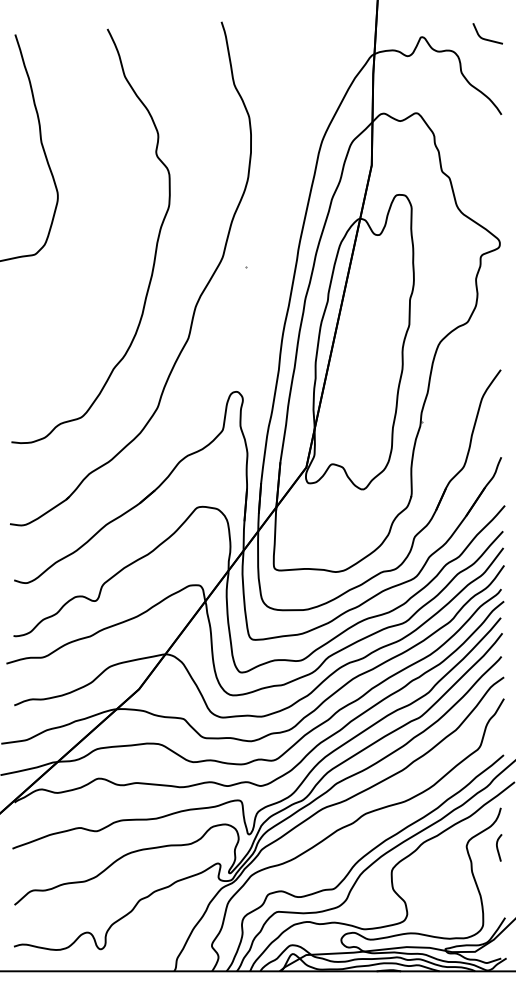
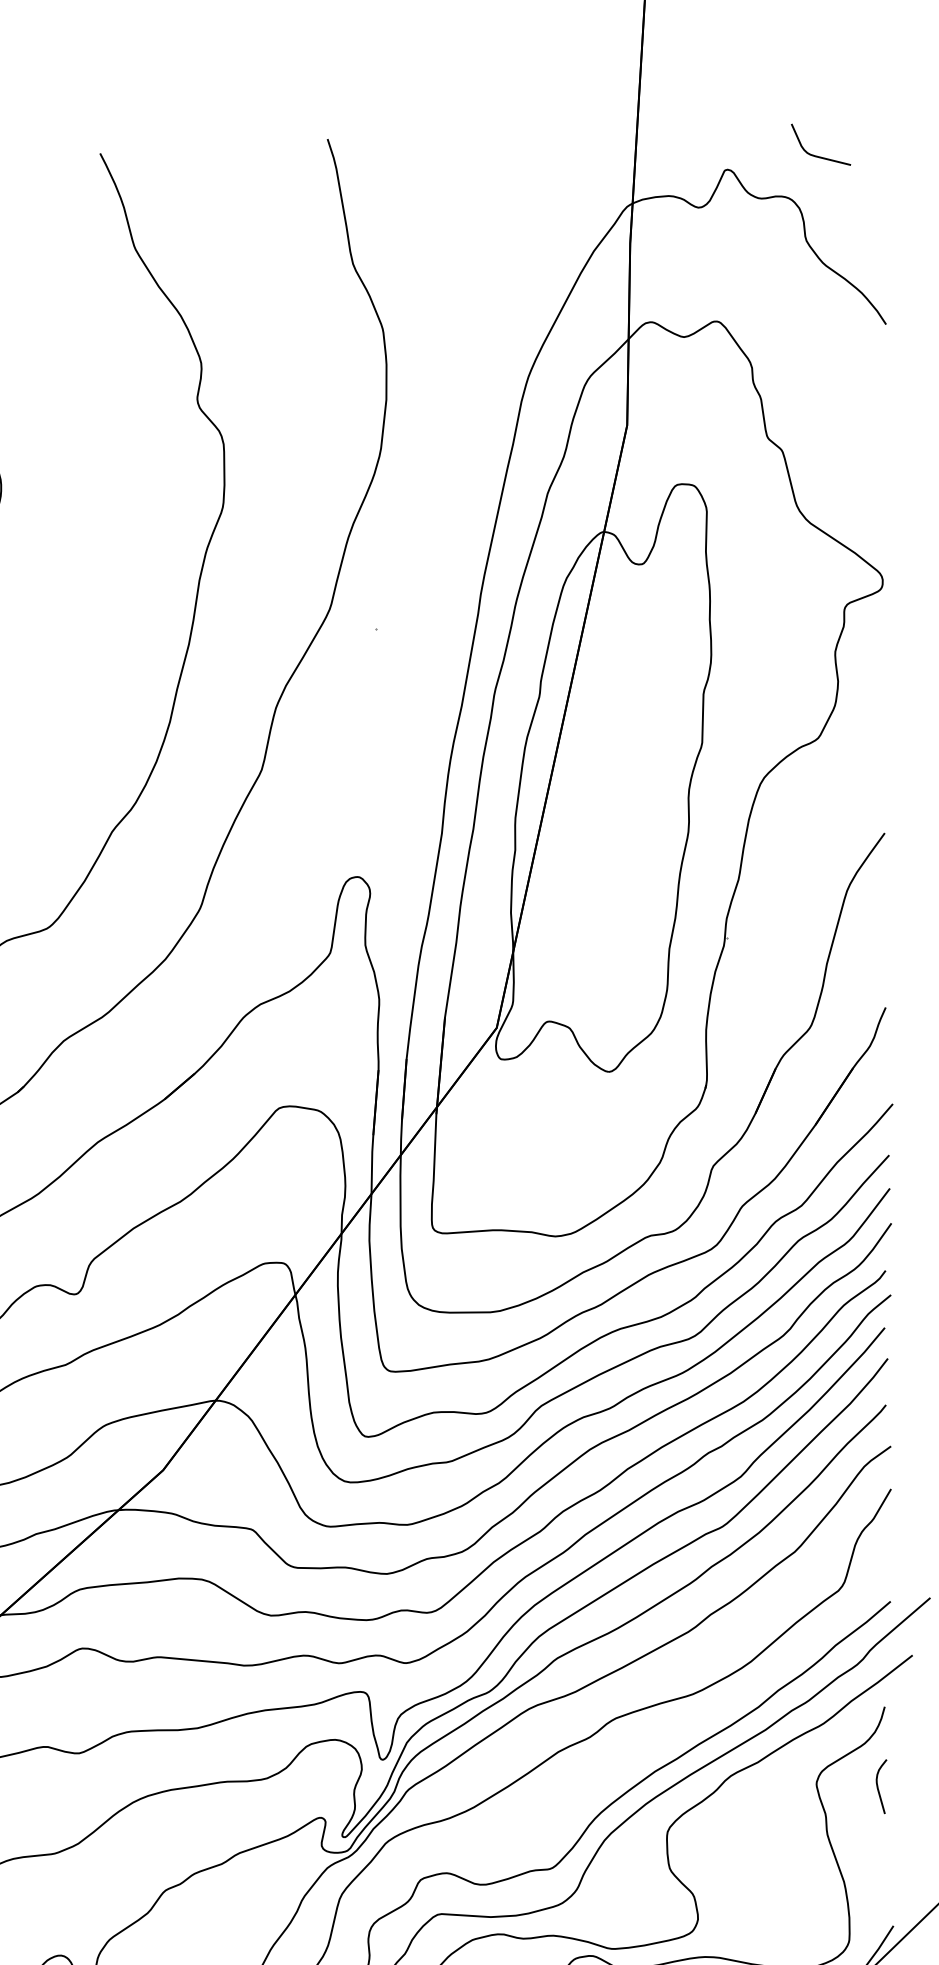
curve: (486, 38) -> (818, 154), moved

